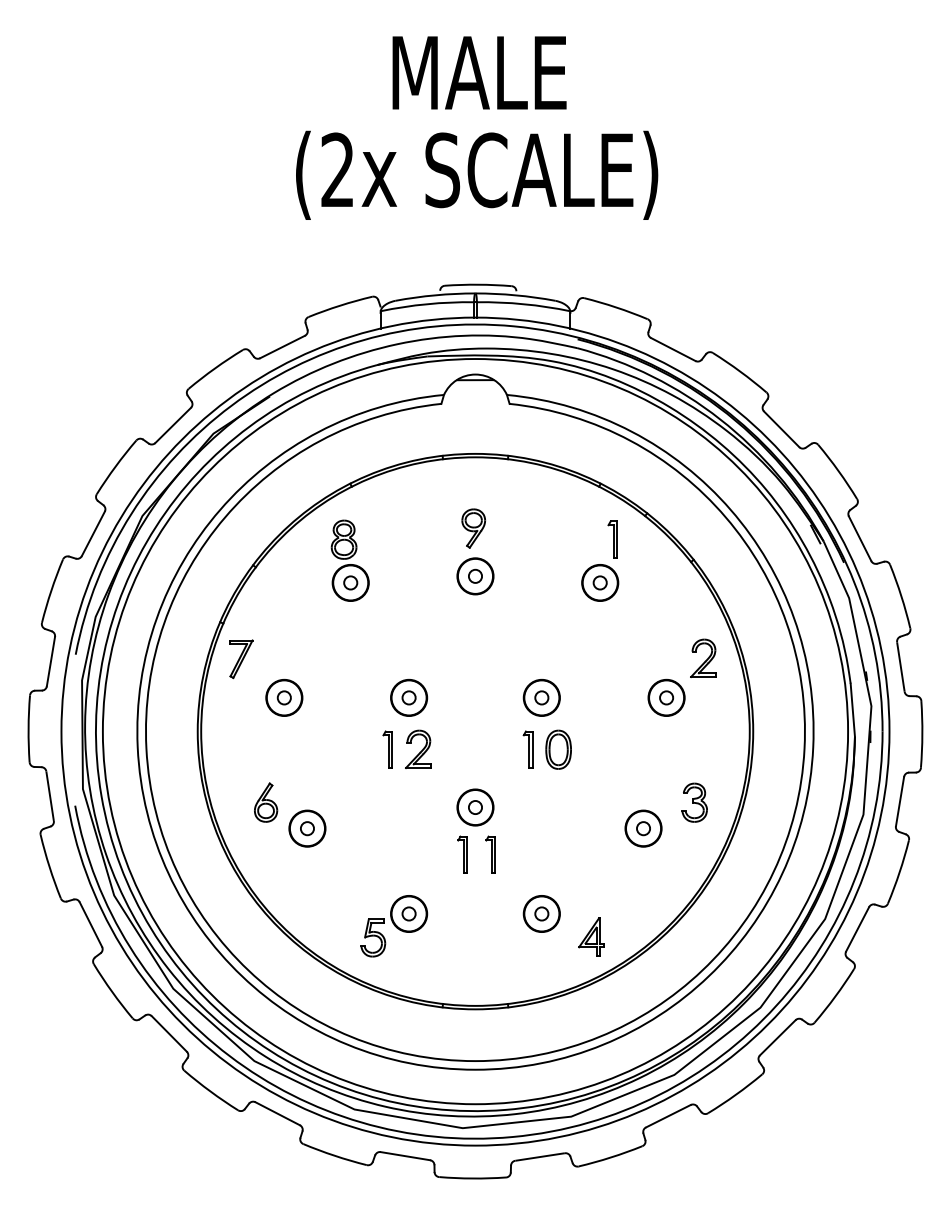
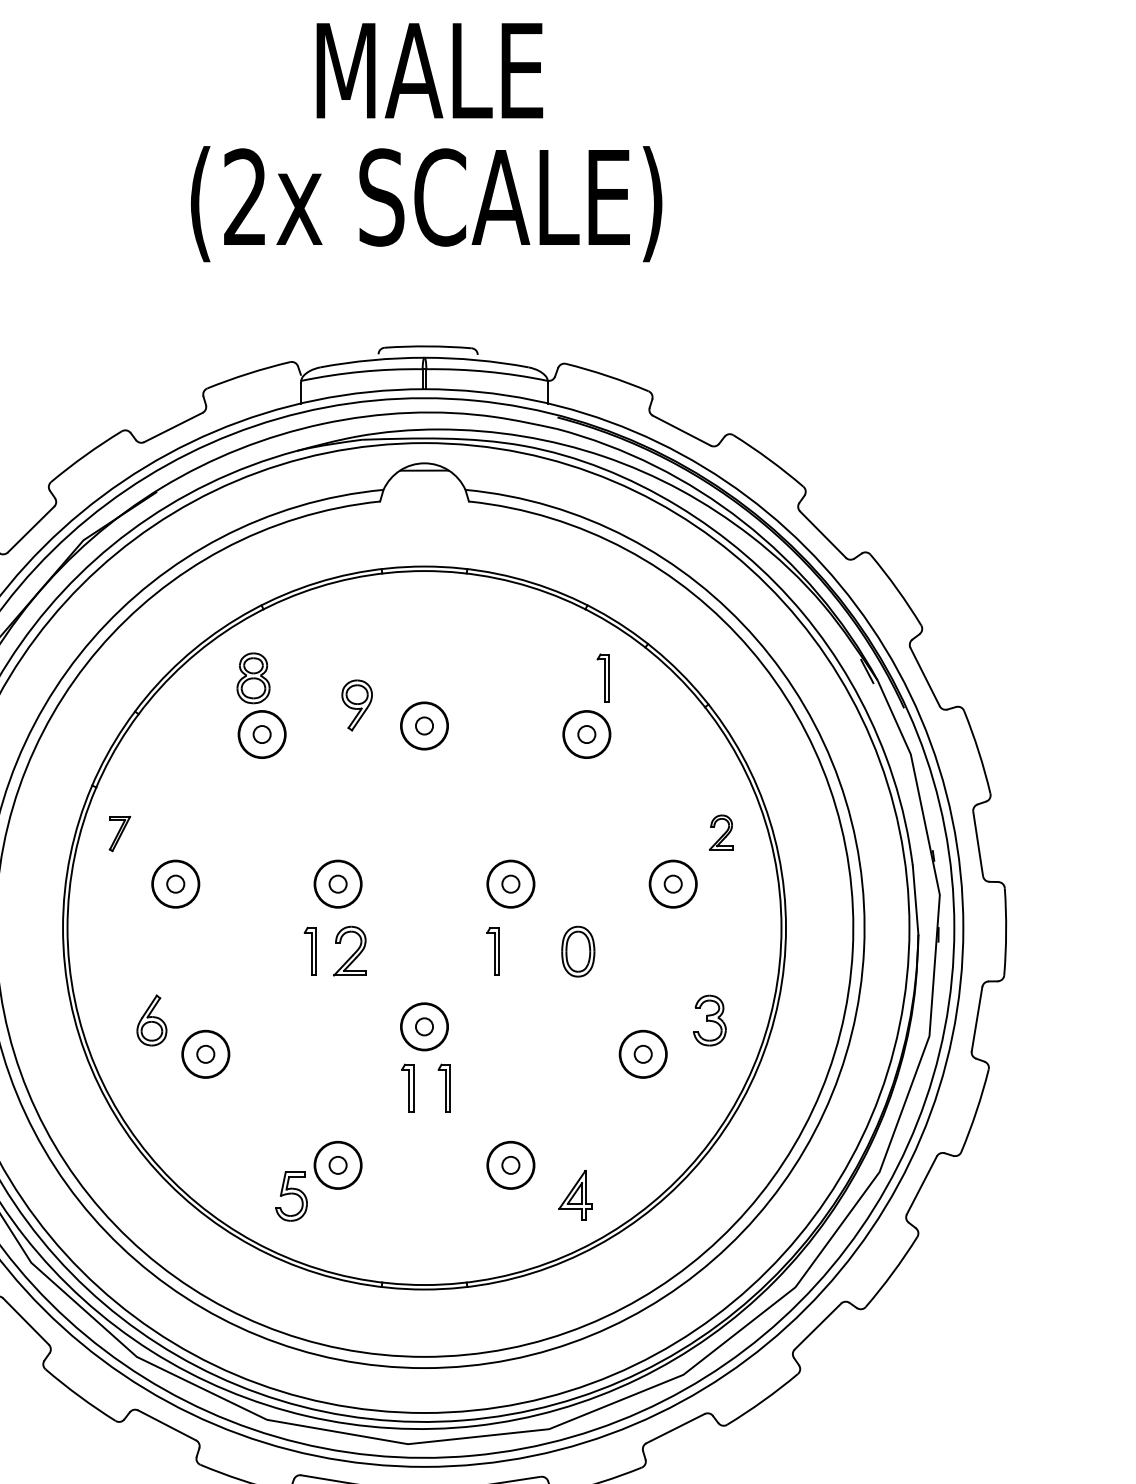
part: (473, 528) -> (356, 705), moved
part: (703, 657) -> (721, 831), size x0.7
part: (241, 659) -> (119, 834), size x0.7
part: (558, 749) -> (578, 951), moved

